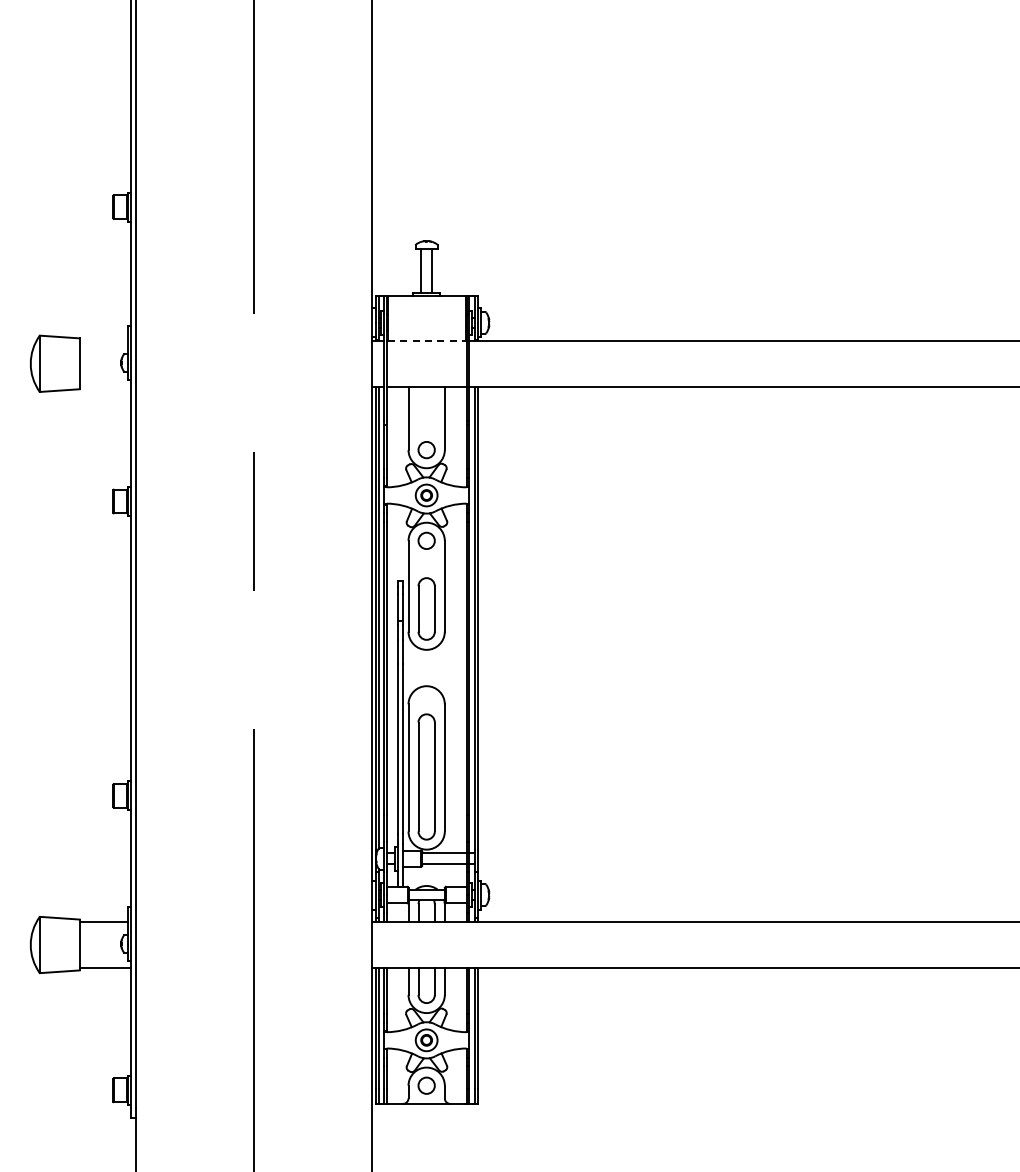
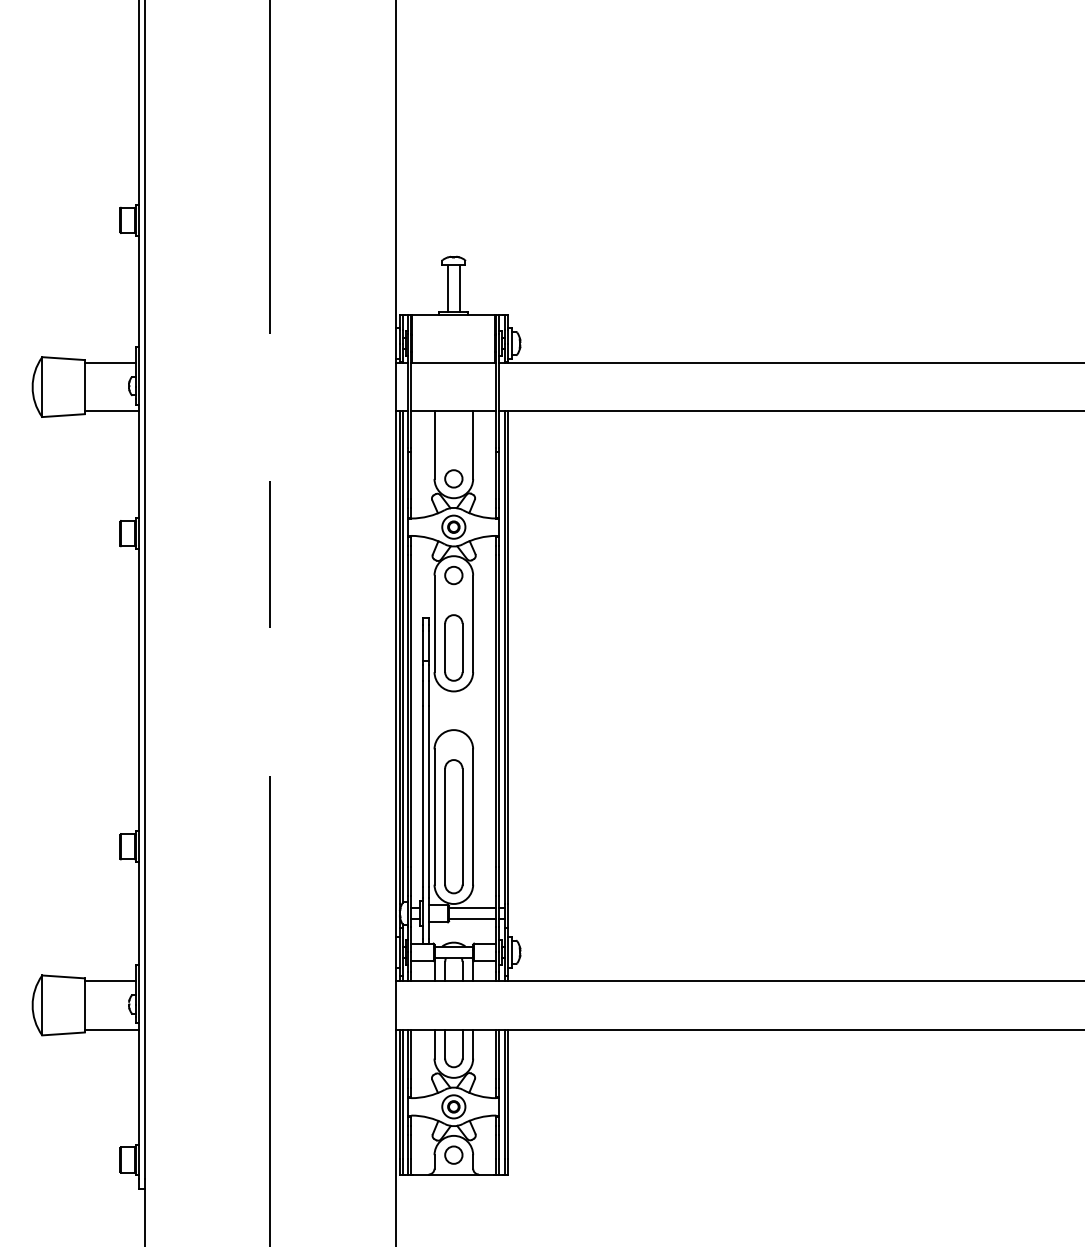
line: (103, 341) -> (110, 363), added
line: (427, 341) -> (454, 363), dashed -> solid
line: (104, 386) -> (111, 411), added

